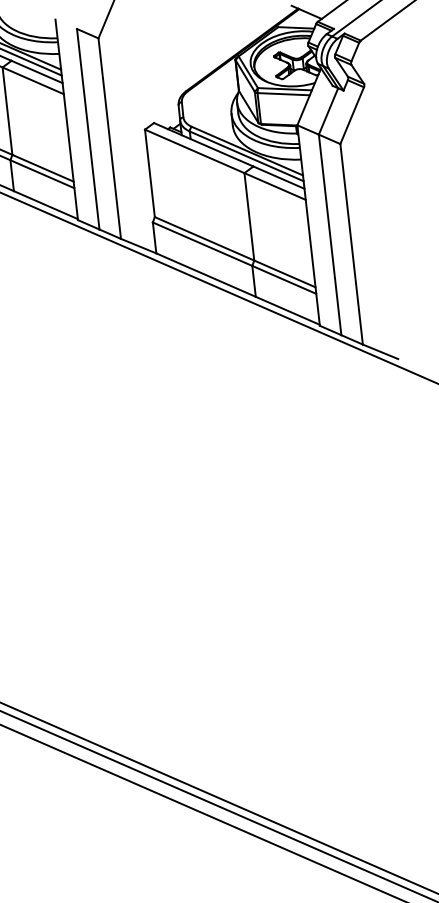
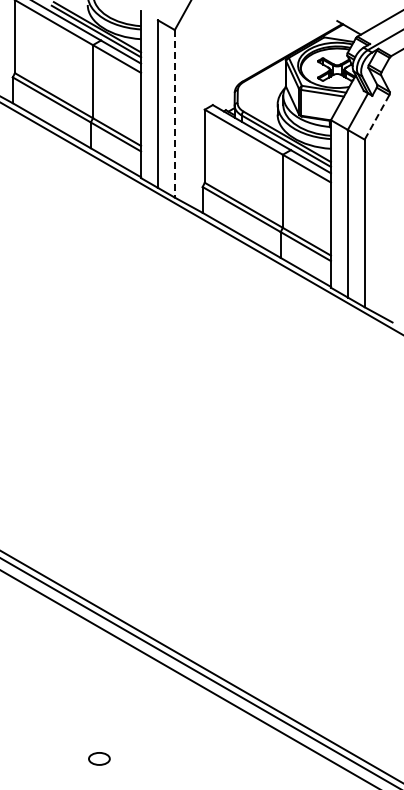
line: (352, 115) -> (377, 117), solid -> dashed
line: (109, 138) -> (174, 113), solid -> dashed

